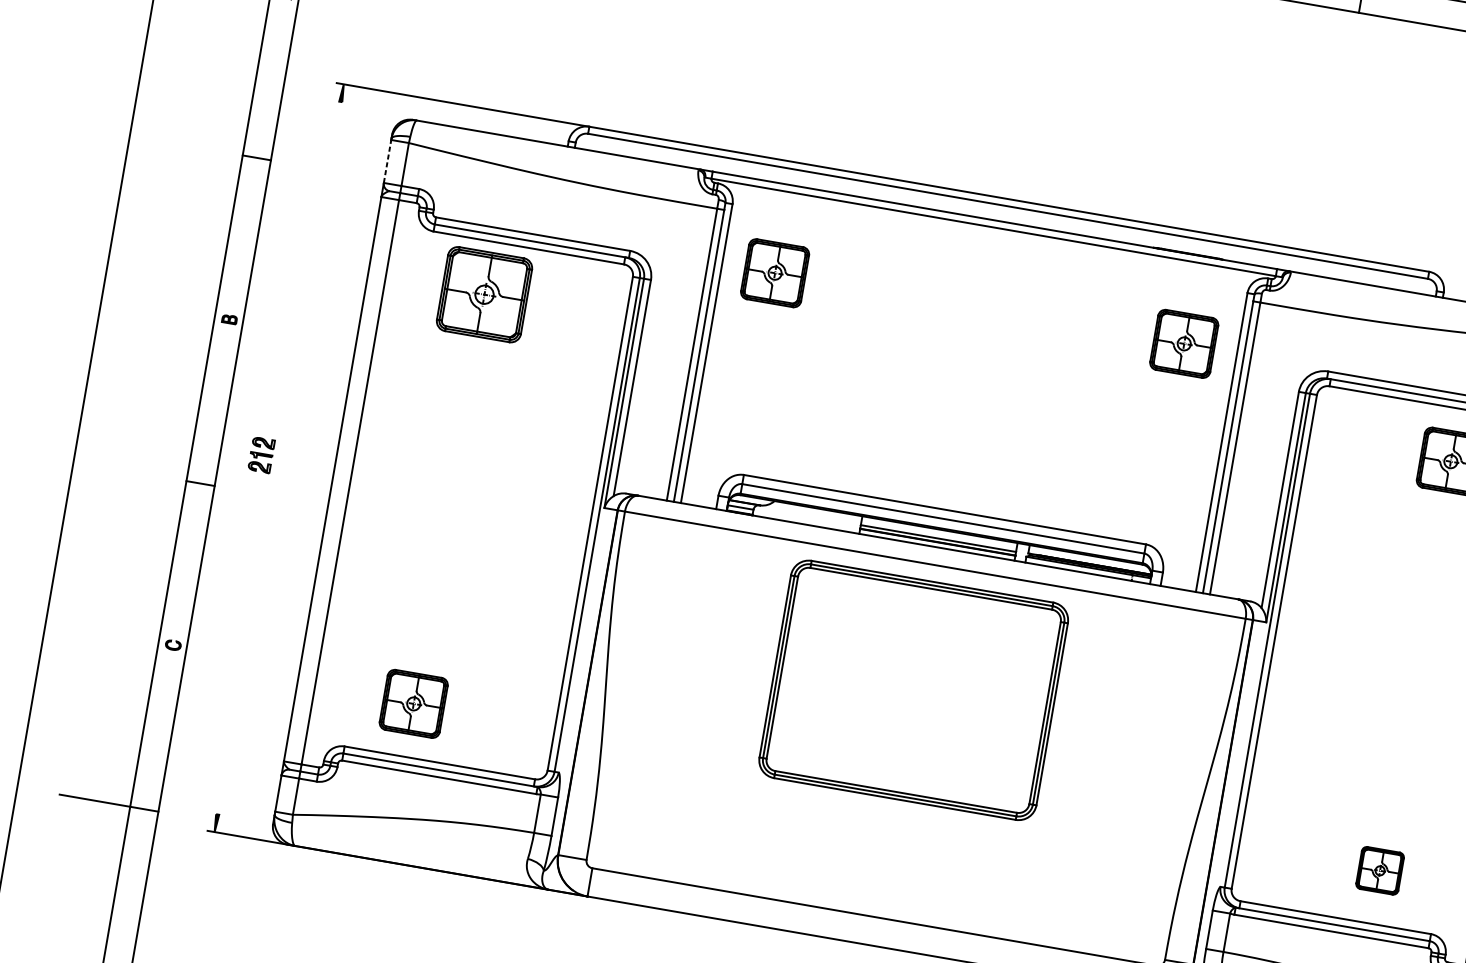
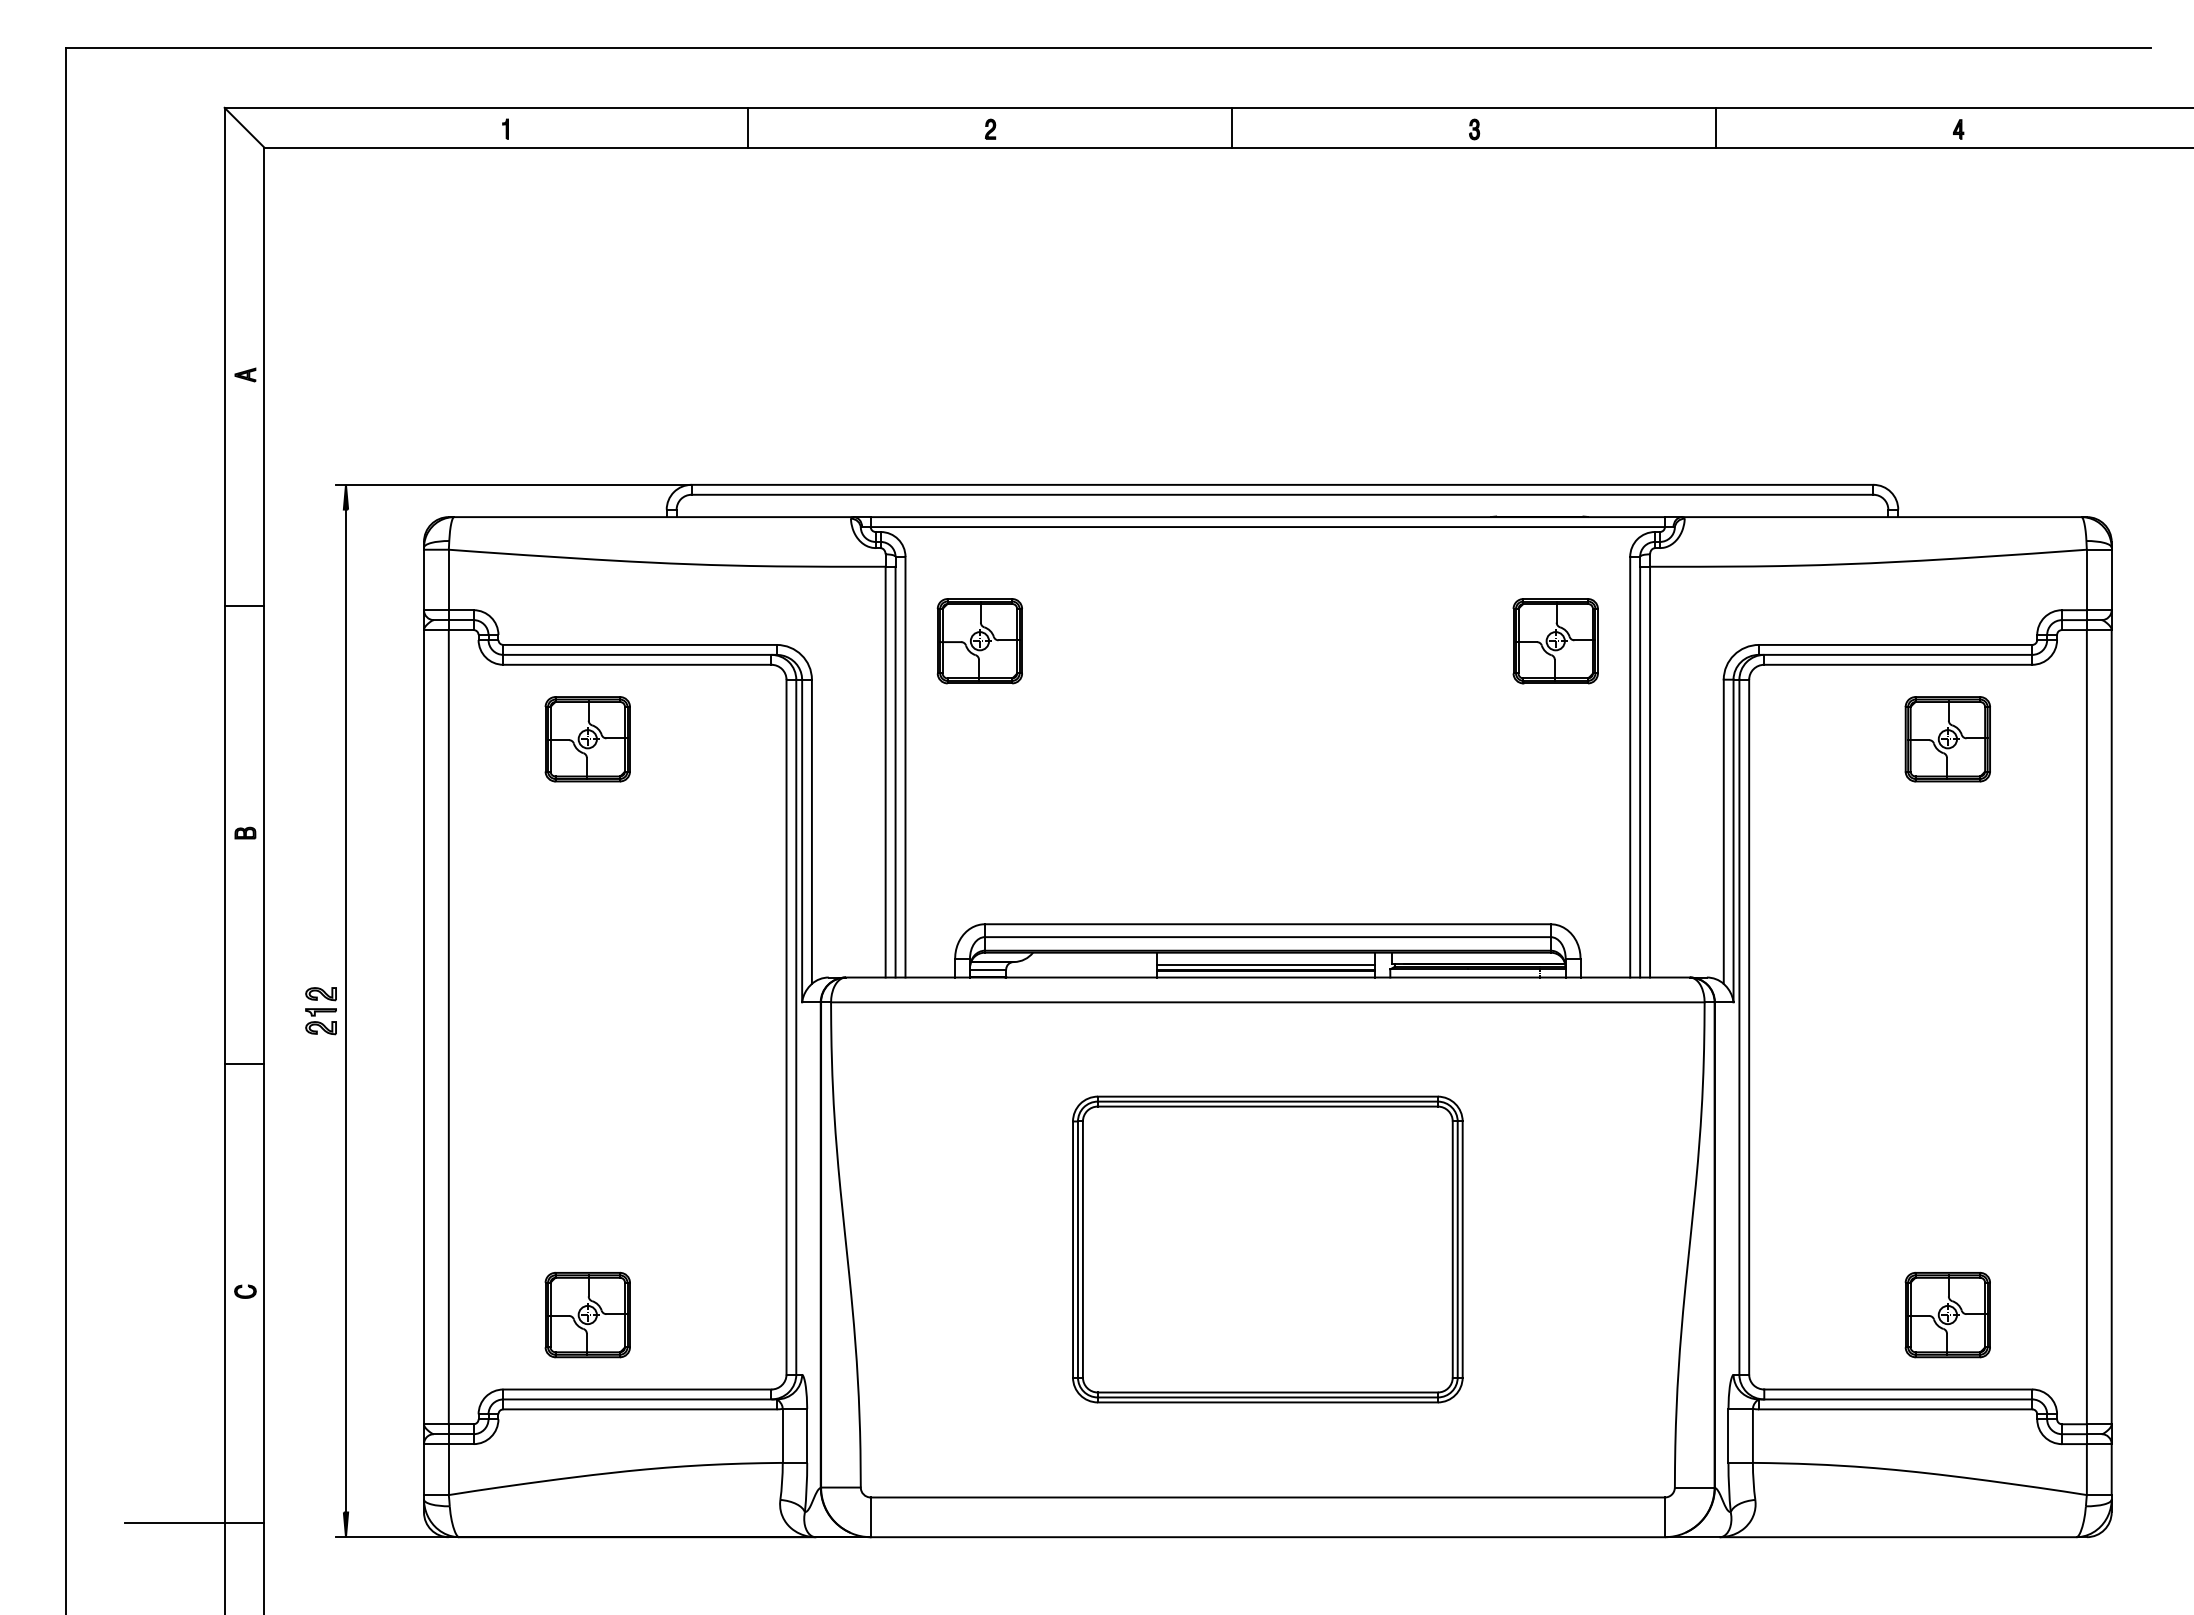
line: (387, 161) -> (424, 579), dashed -> solid
part: (484, 294) -> (587, 739), size x0.71
line: (278, 457) -> (345, 1010), added
part: (913, 690) -> (1267, 1249), moved
part: (1379, 870) -> (1947, 1314), size x1.43

